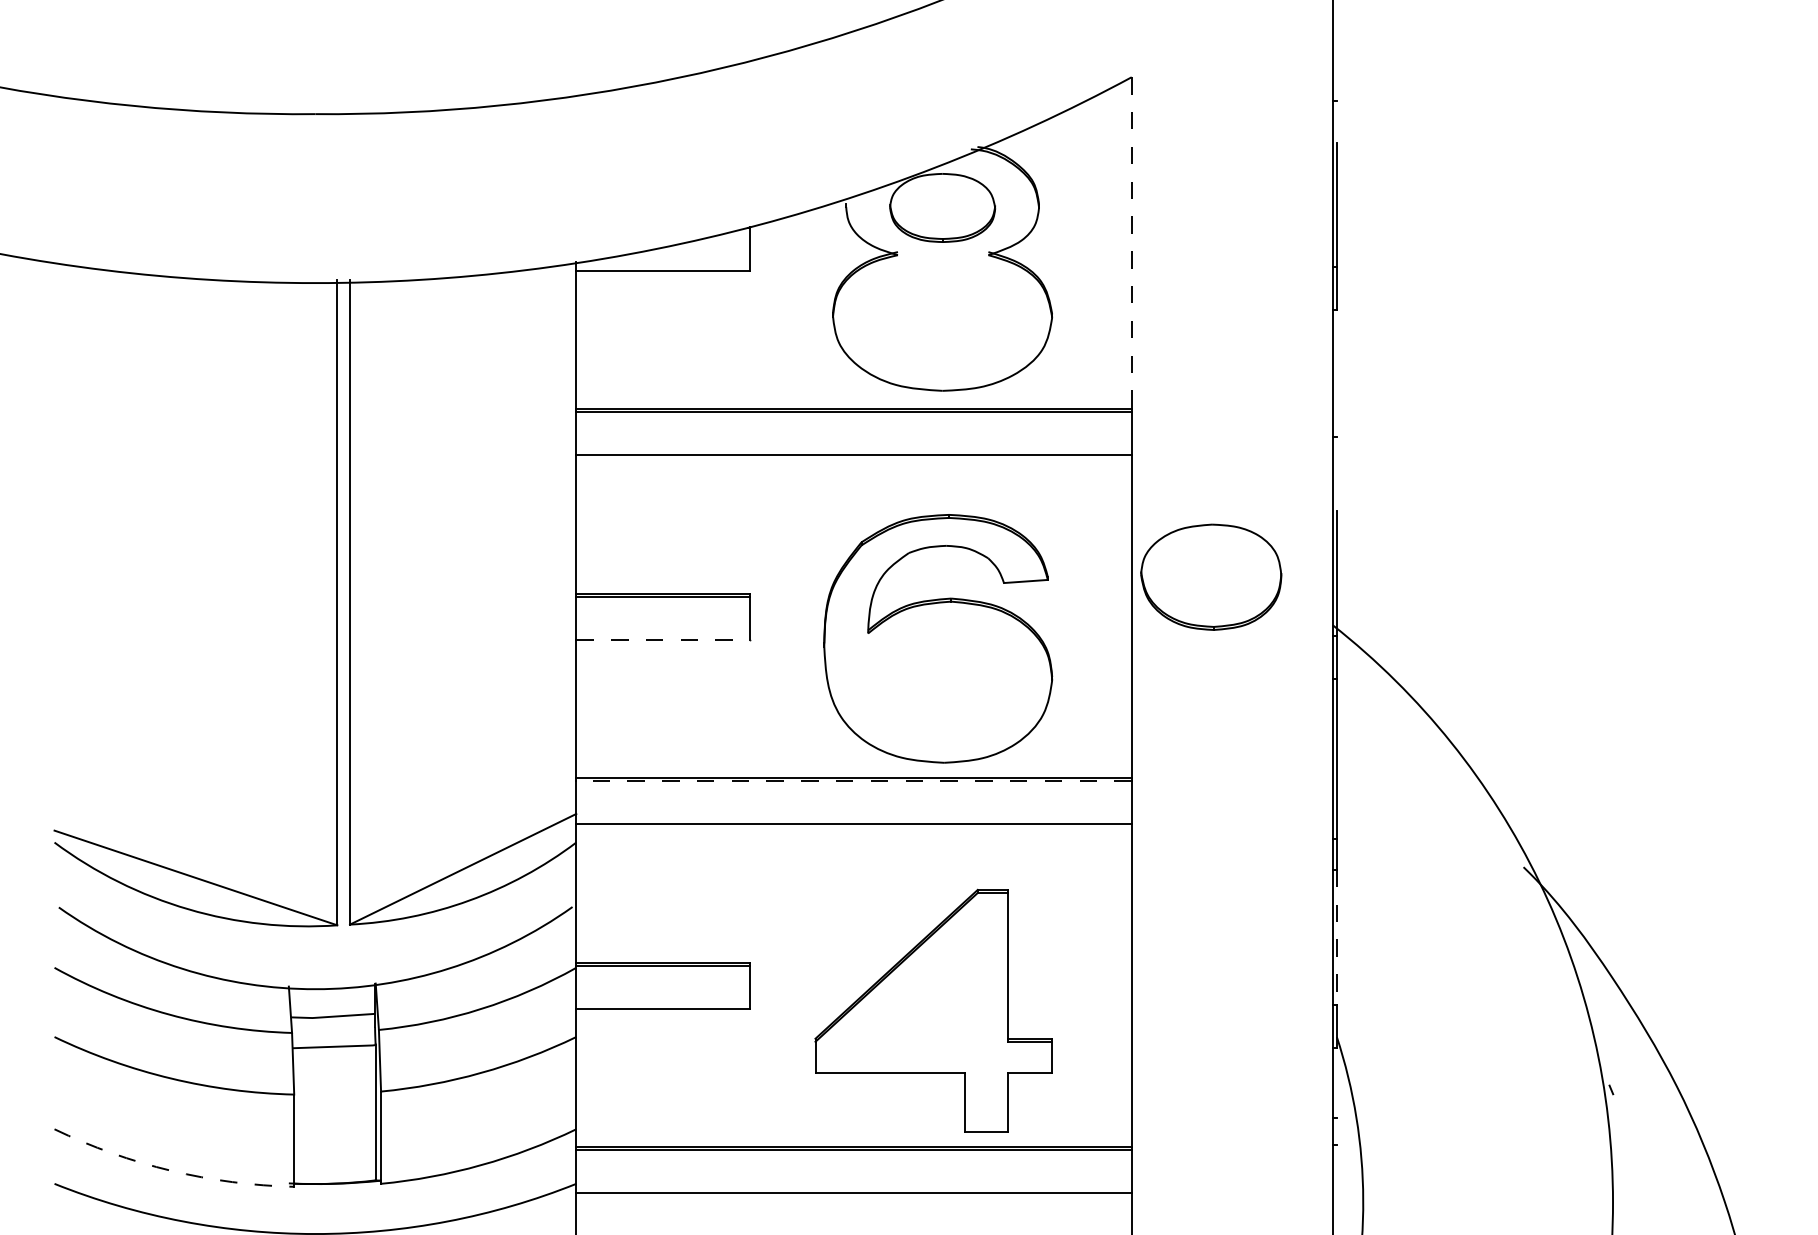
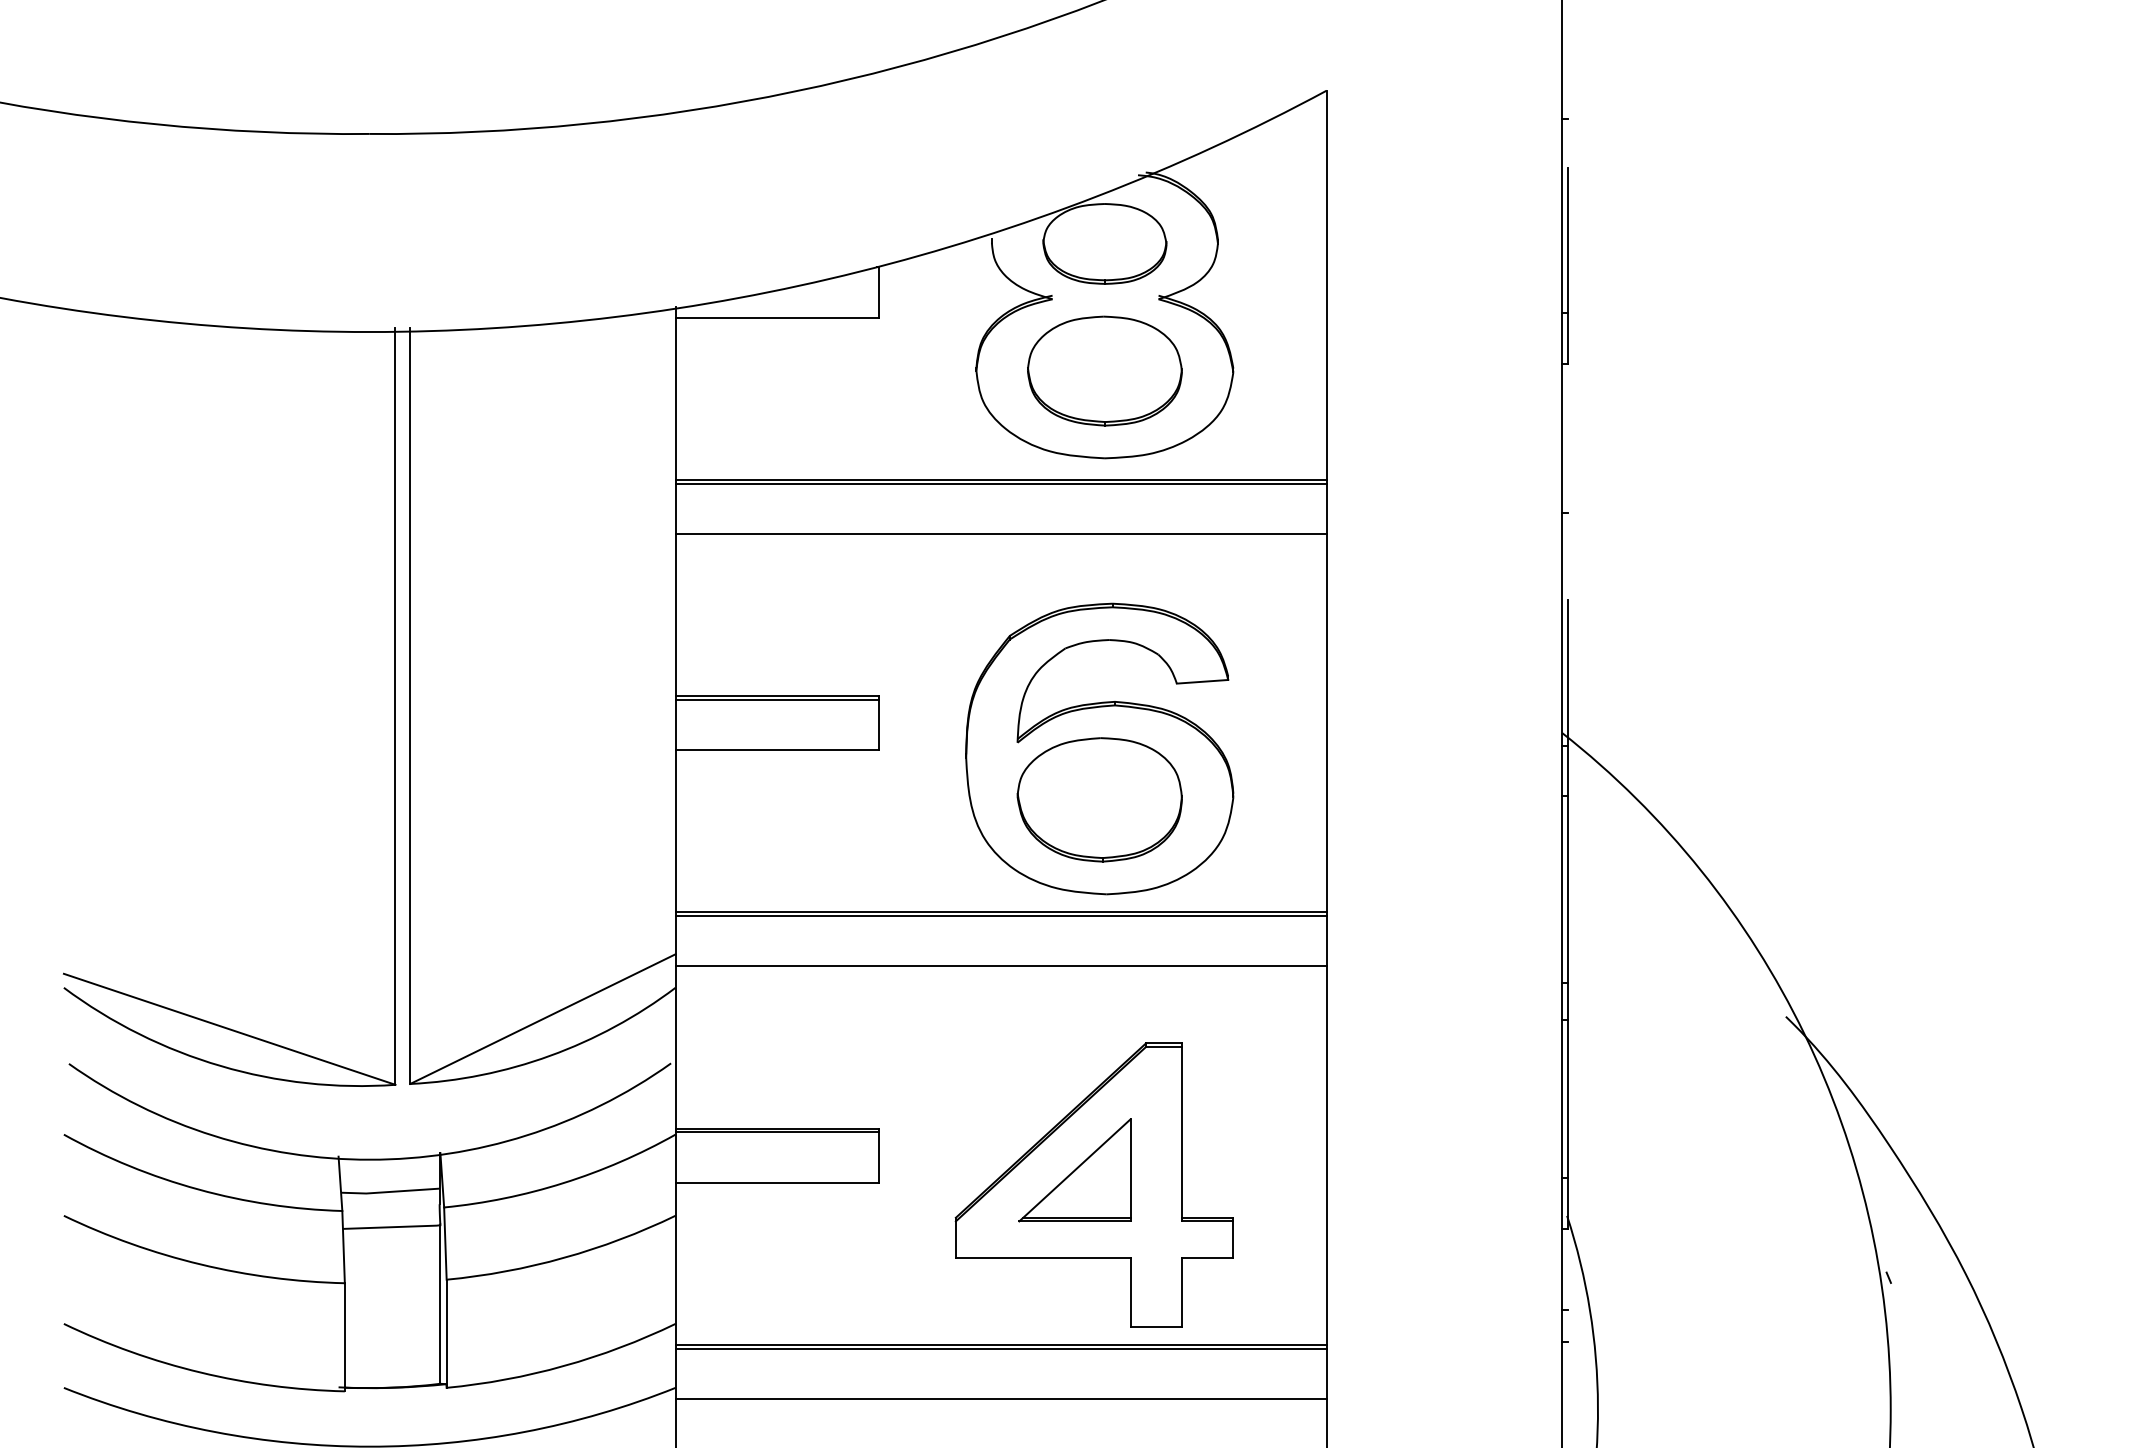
line: (1131, 243) -> (1326, 285), dashed -> solid
part: (942, 315) -> (1104, 370), added
part: (1210, 576) -> (1099, 799), moved
line: (663, 640) -> (777, 750), dashed -> solid
line: (854, 781) -> (1001, 916), dashed -> solid
line: (1337, 937) -> (1567, 1099), dashed -> solid
part: (916, 998) -> (1074, 1170), added
arc: (171, 1170) -> (200, 1372), dashed -> solid

